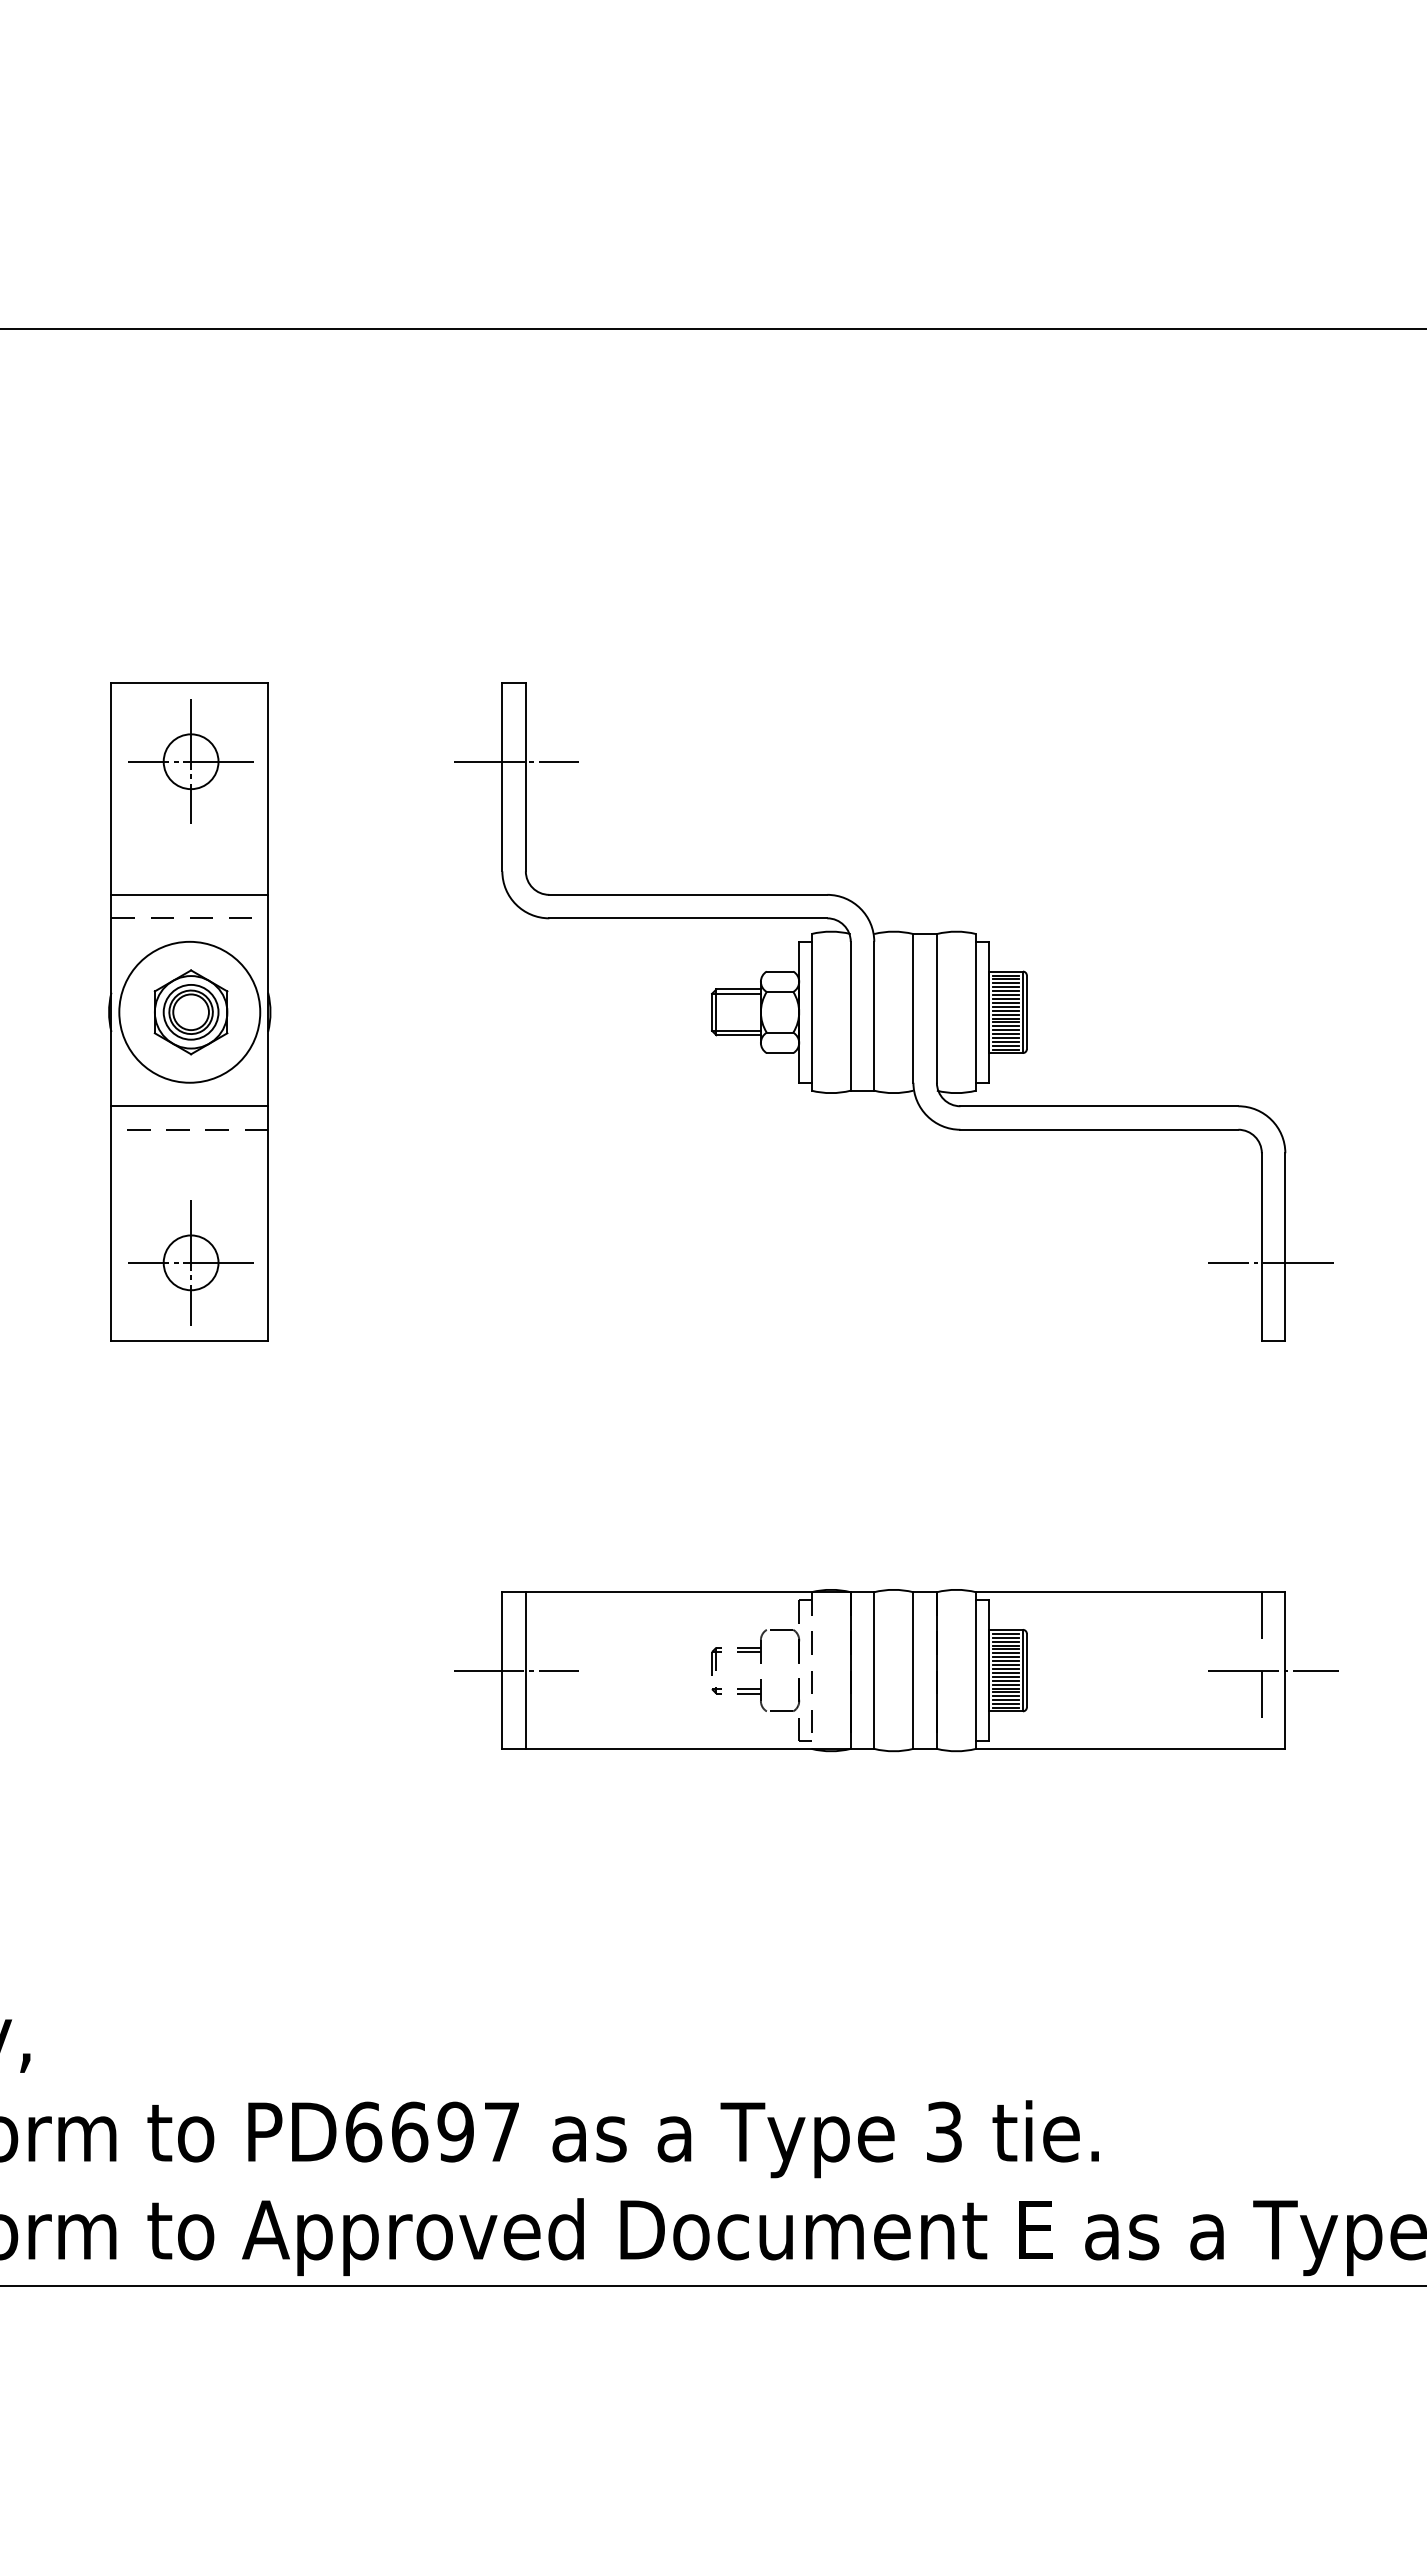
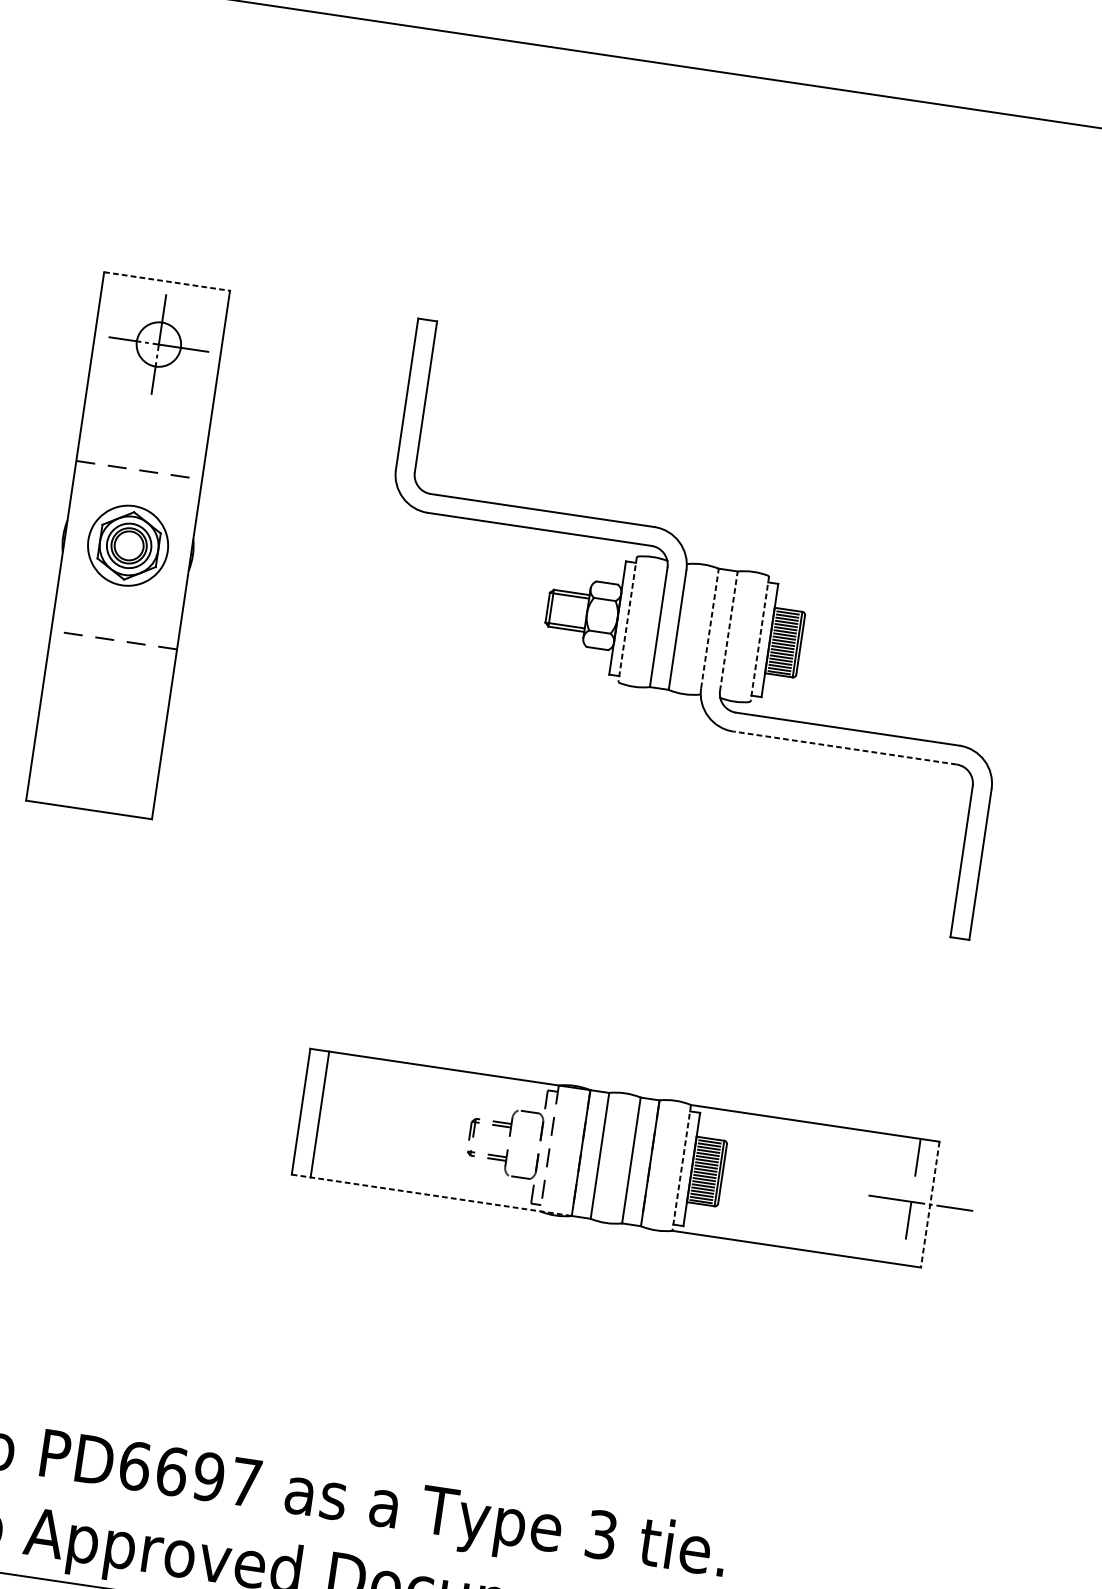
line: (190, 683) -> (167, 281), solid -> dashed
line: (516, 761) -> (420, 382), removed
line: (189, 894) -> (141, 451), removed
line: (913, 1007) -> (710, 627), solid -> dashed
line: (936, 1007) -> (728, 630), solid -> dashed
circle: (189, 1011) -> (127, 545), size x0.7
line: (811, 1012) -> (627, 619), solid -> dashed
line: (976, 1012) -> (760, 639), solid -> dashed
line: (189, 1106) -> (116, 621), removed
line: (1099, 1129) -> (845, 747), solid -> dashed
part: (190, 1262) -> (98, 746), removed
line: (1270, 1262) -> (966, 874), removed
line: (516, 1670) -> (312, 1113), removed
line: (976, 1671) -> (681, 1168), solid -> dashed
line: (1285, 1671) -> (930, 1205), solid -> dashed
line: (677, 1748) -> (432, 1195), solid -> dashed

